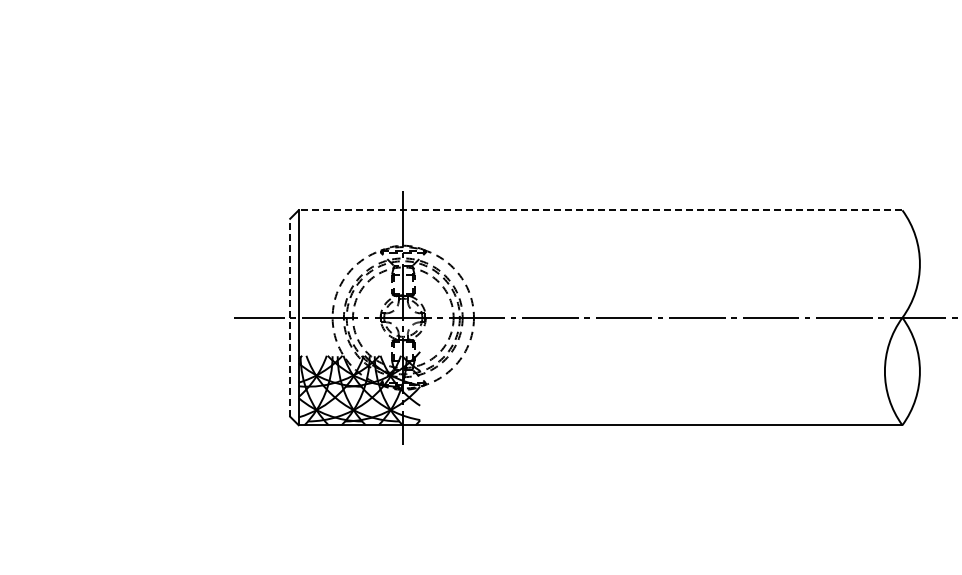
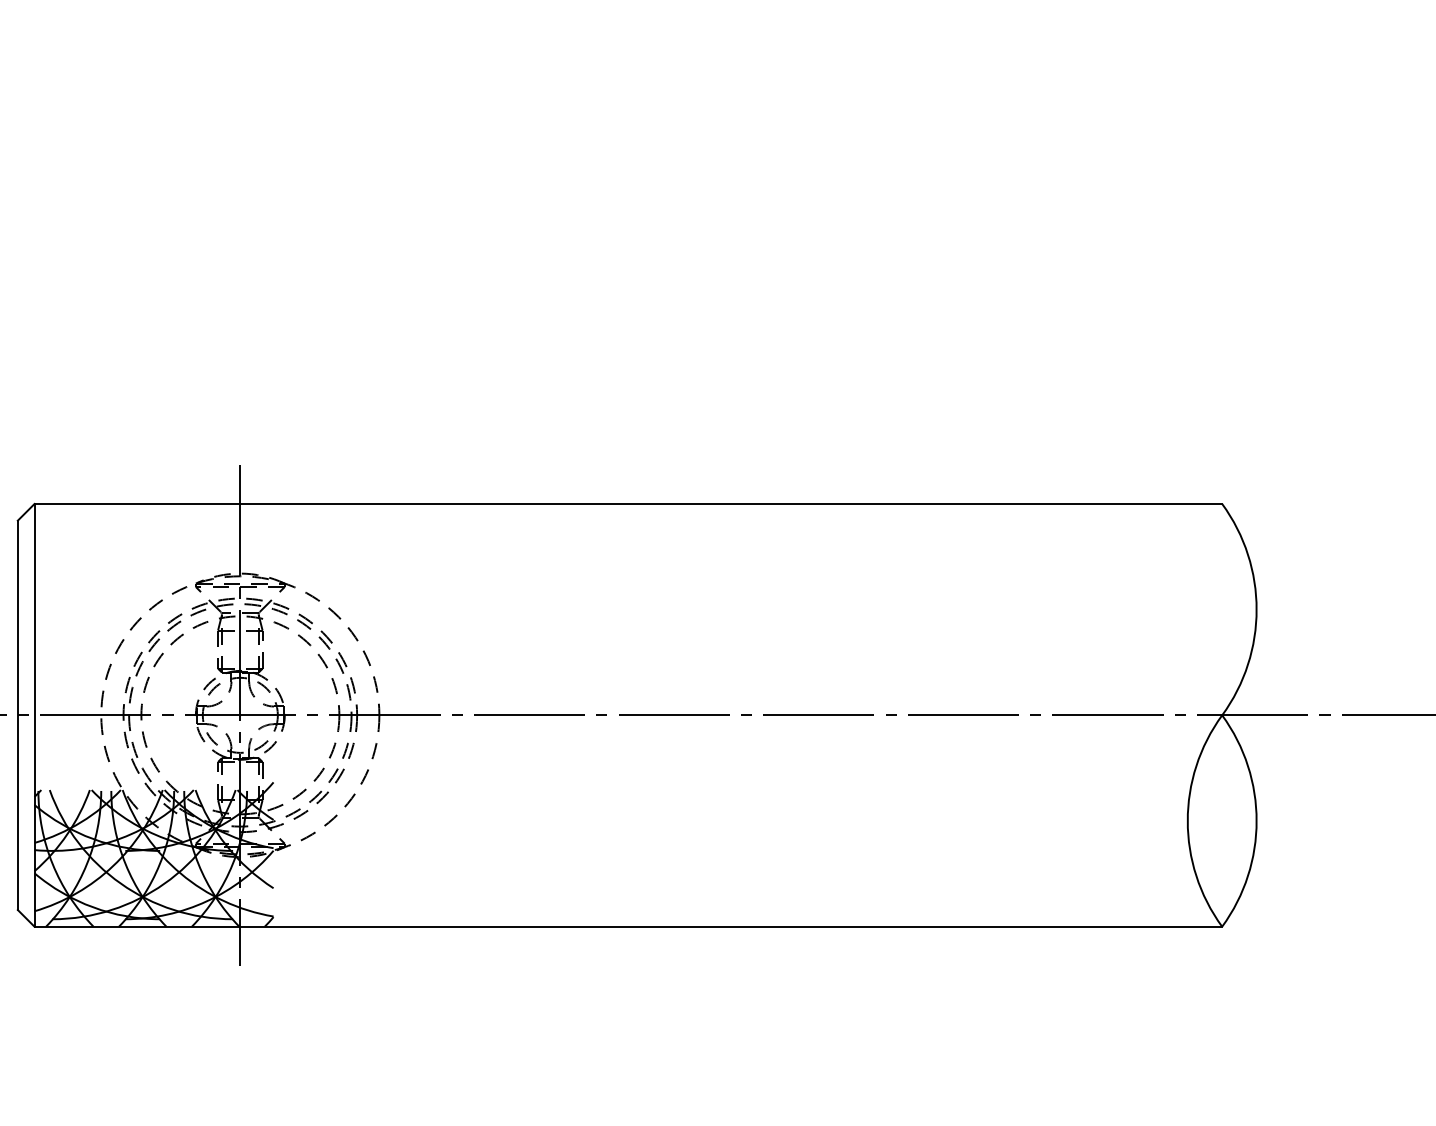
line: (600, 210) -> (628, 504), dashed -> solid
line: (290, 317) -> (18, 714), dashed -> solid

